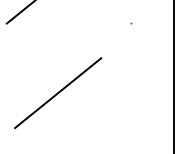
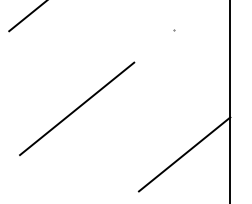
line: (58, 93) -> (77, 109), moved
line: (138, 116) -> (183, 154), added

